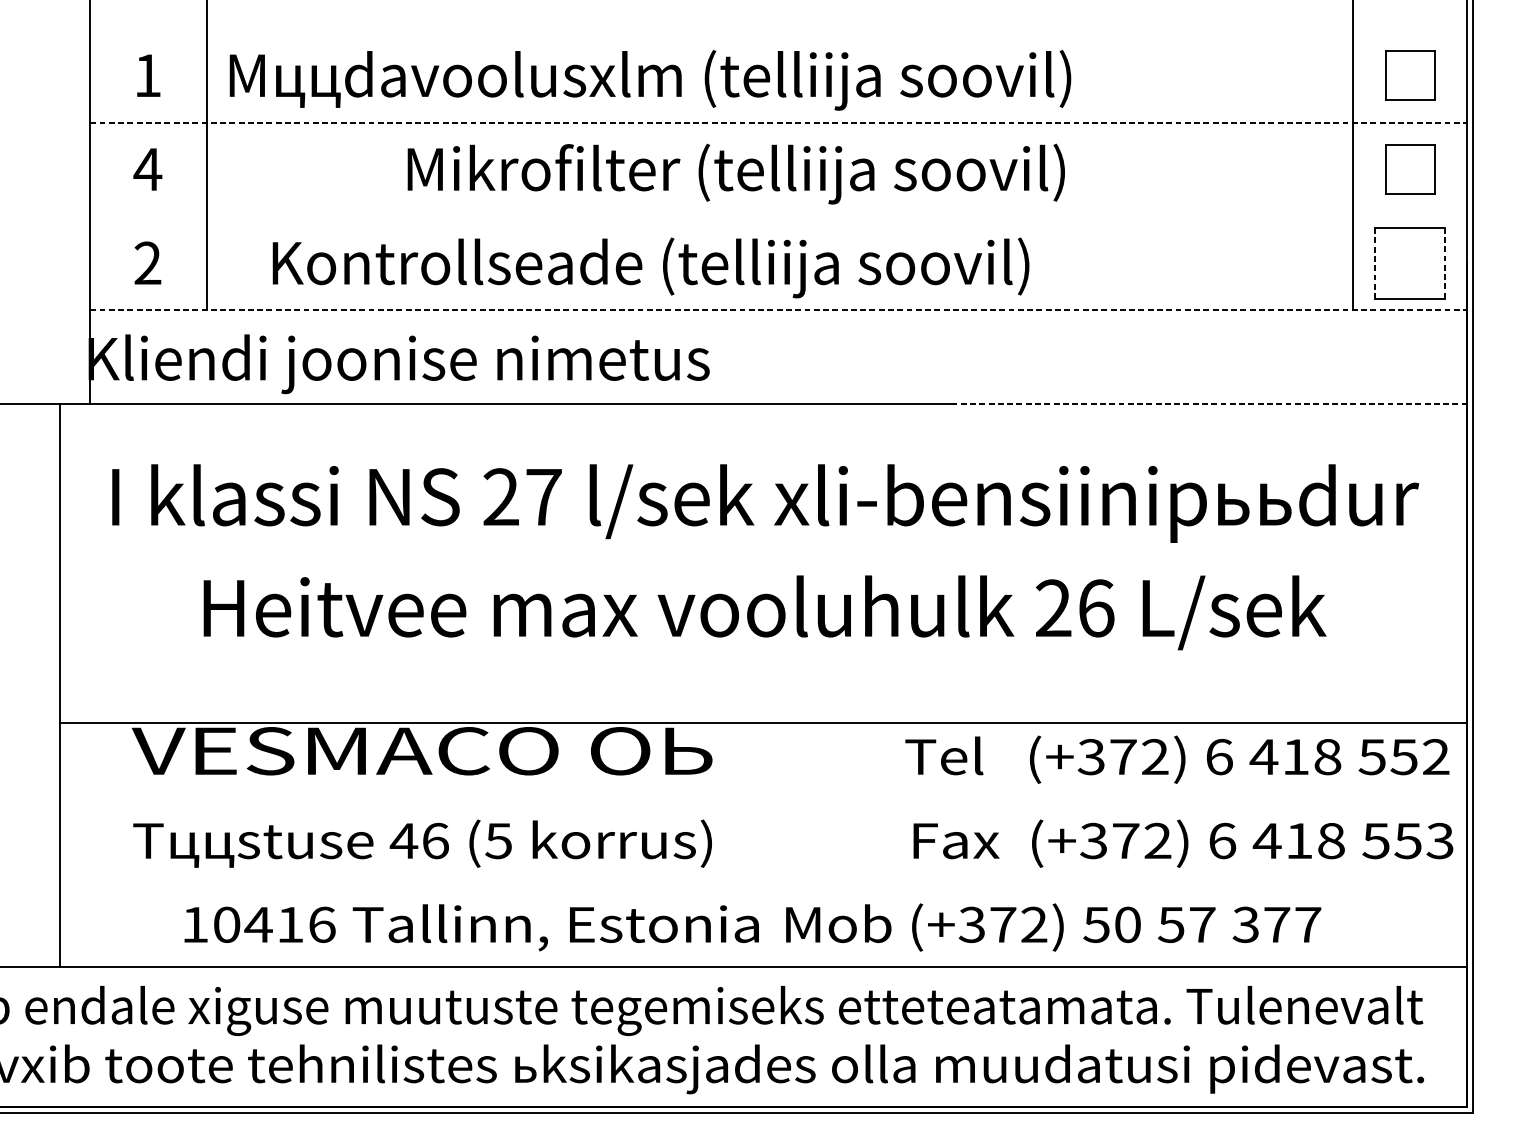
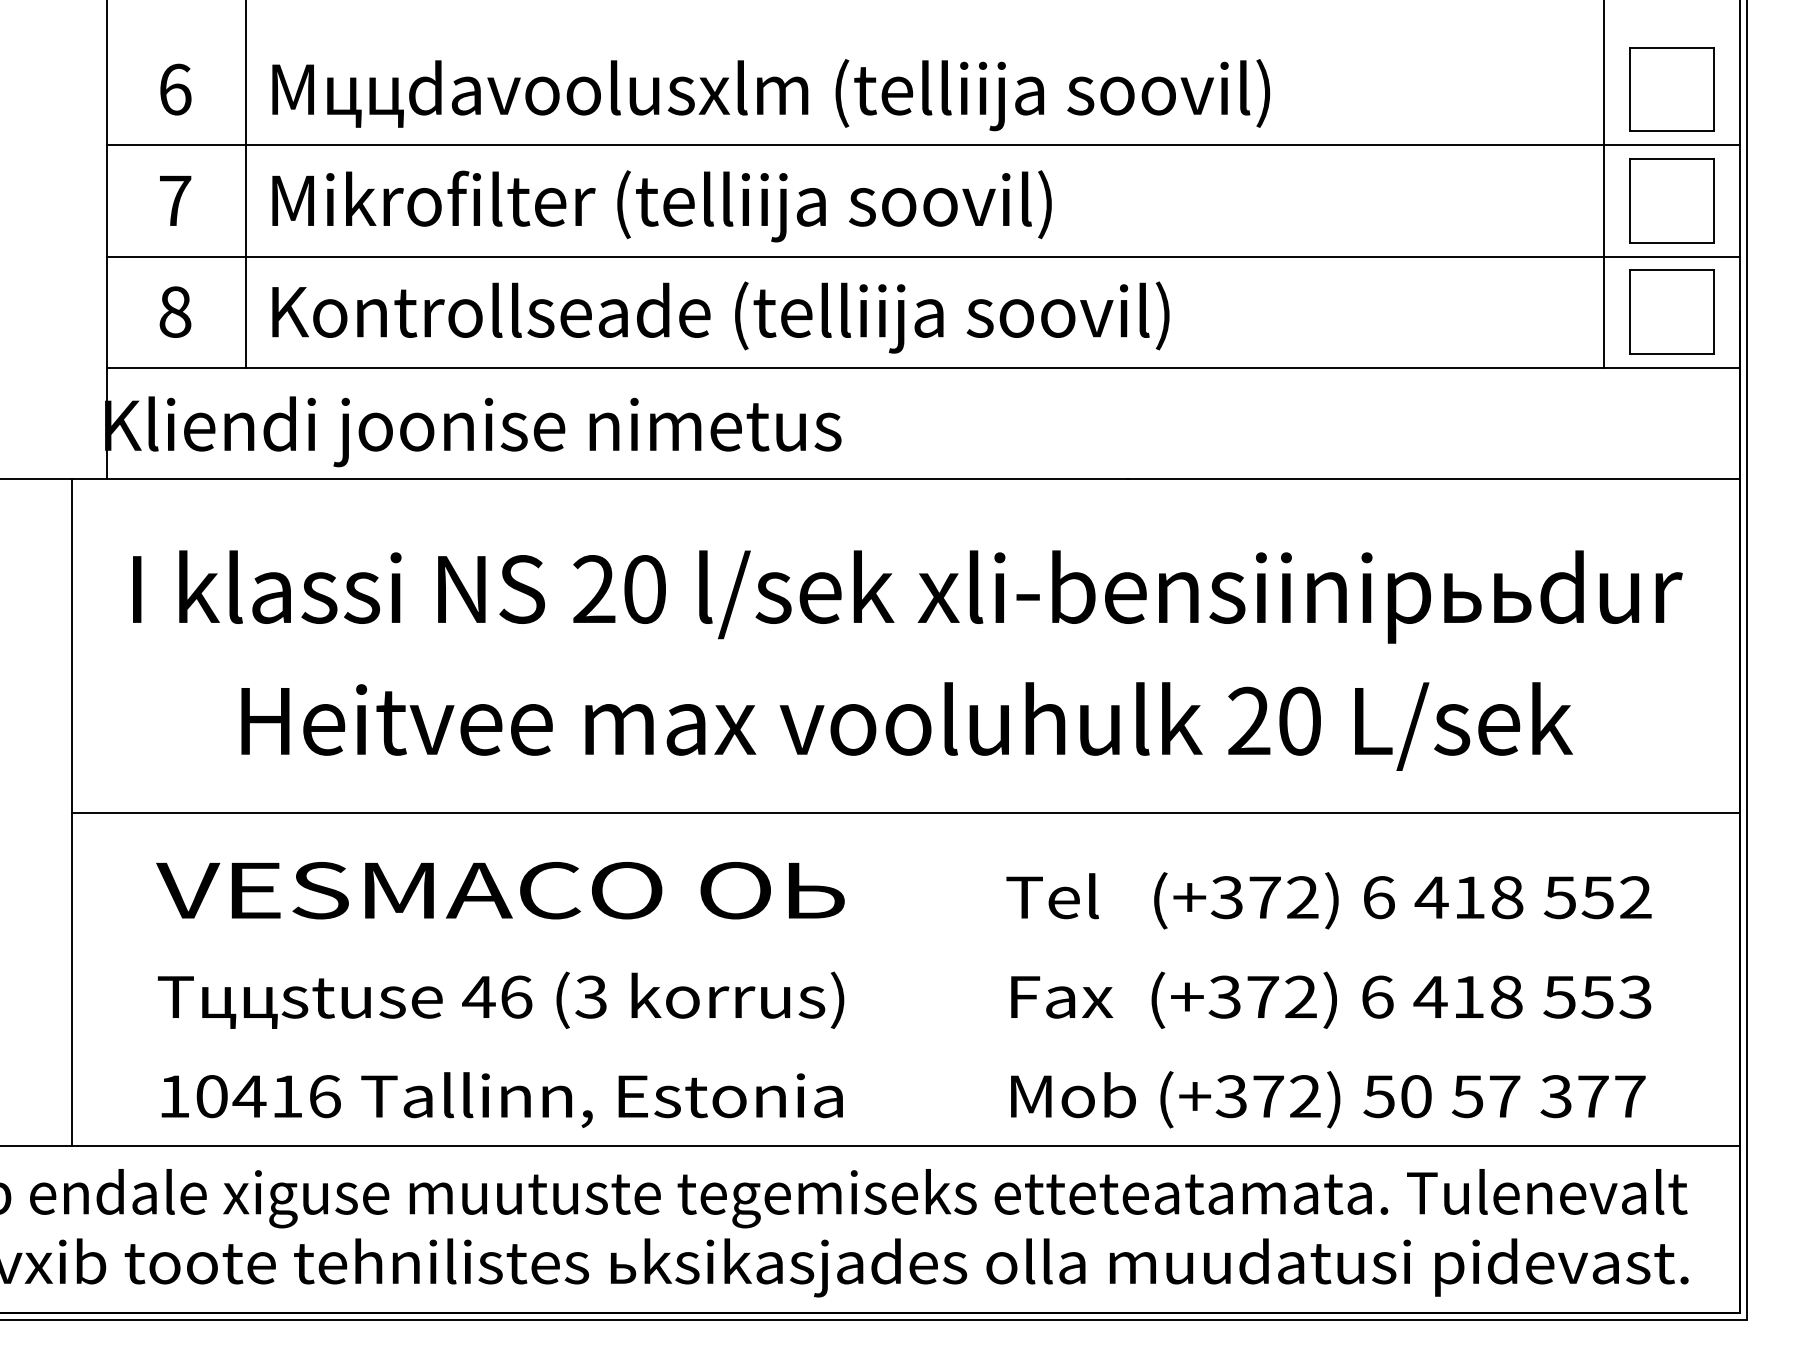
text: (148, 75) -> (175, 89), 1 -> 6
part: (1409, 75) -> (1671, 89), size x1.43
line: (778, 122) -> (923, 145), dashed -> solid
text: (148, 169) -> (175, 200), 4 -> 7
part: (1409, 169) -> (1671, 200), size x1.43
text: (735, 174) -> (661, 206), moved
line: (778, 216) -> (923, 256), added
text: (148, 262) -> (175, 311), 2 -> 8
line: (1375, 263) -> (1630, 312), dashed -> solid
line: (1445, 263) -> (1713, 312), dashed -> solid
text: (650, 267) -> (720, 317), moved
line: (778, 310) -> (923, 367), dashed -> solid
line: (1209, 403) -> (1434, 478), dashed -> solid
text: (544, 497) -> (645, 589), 27 -> 20
text: (1096, 607) -> (1300, 720), 26 -> 20
line: (763, 722) -> (905, 812), moved
text: (1176, 759) -> (1328, 900), moved
text: (498, 840) -> (590, 996), (5 -> (3
text: (1183, 843) -> (1331, 999), moved
text: (471, 927) -> (501, 1099), moved
text: (1053, 927) -> (1328, 1099), moved

